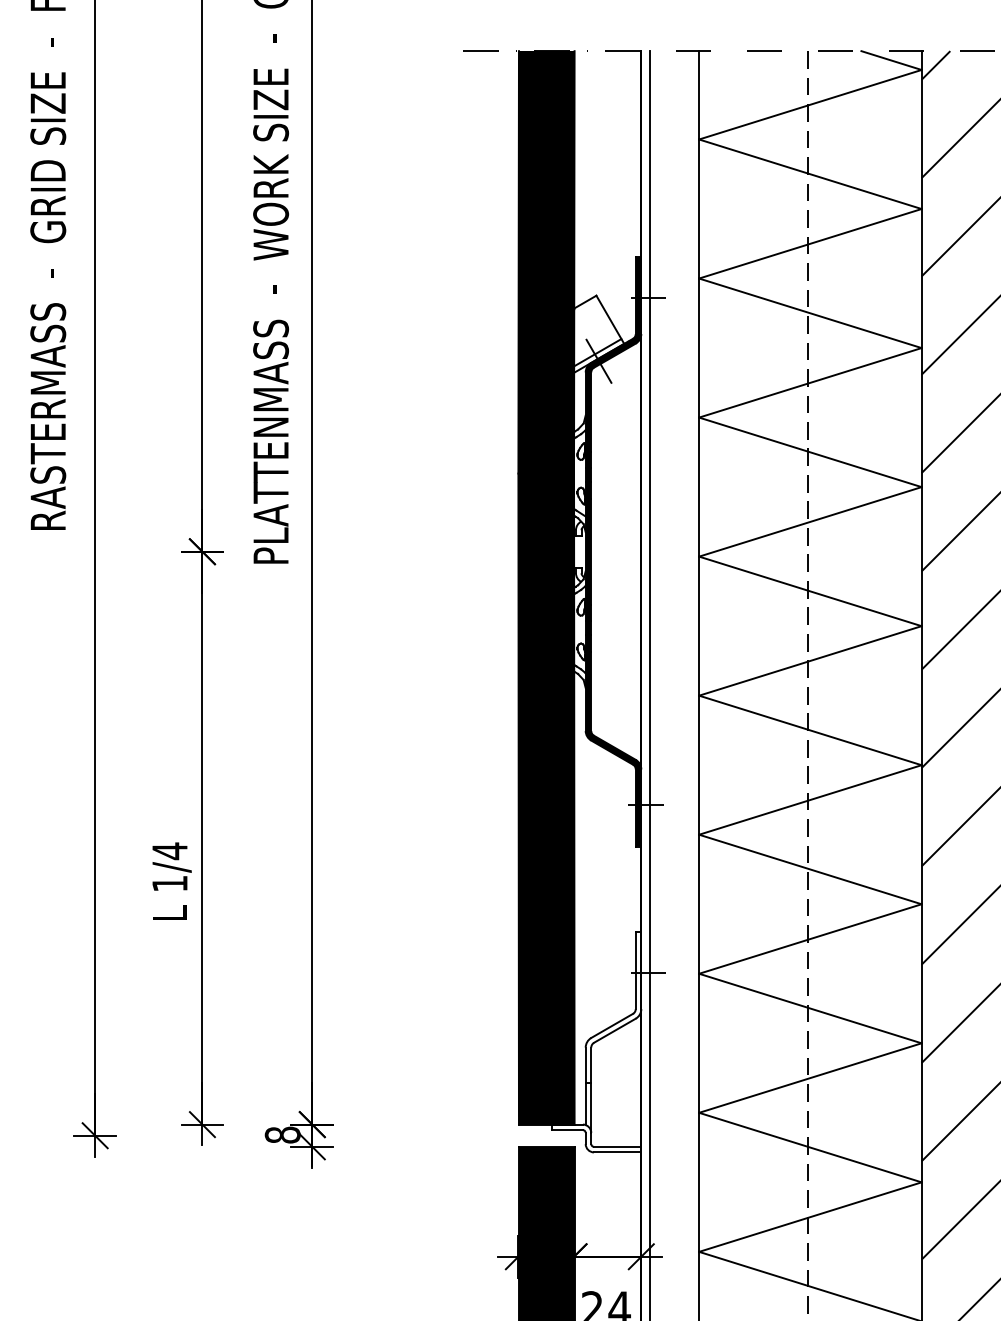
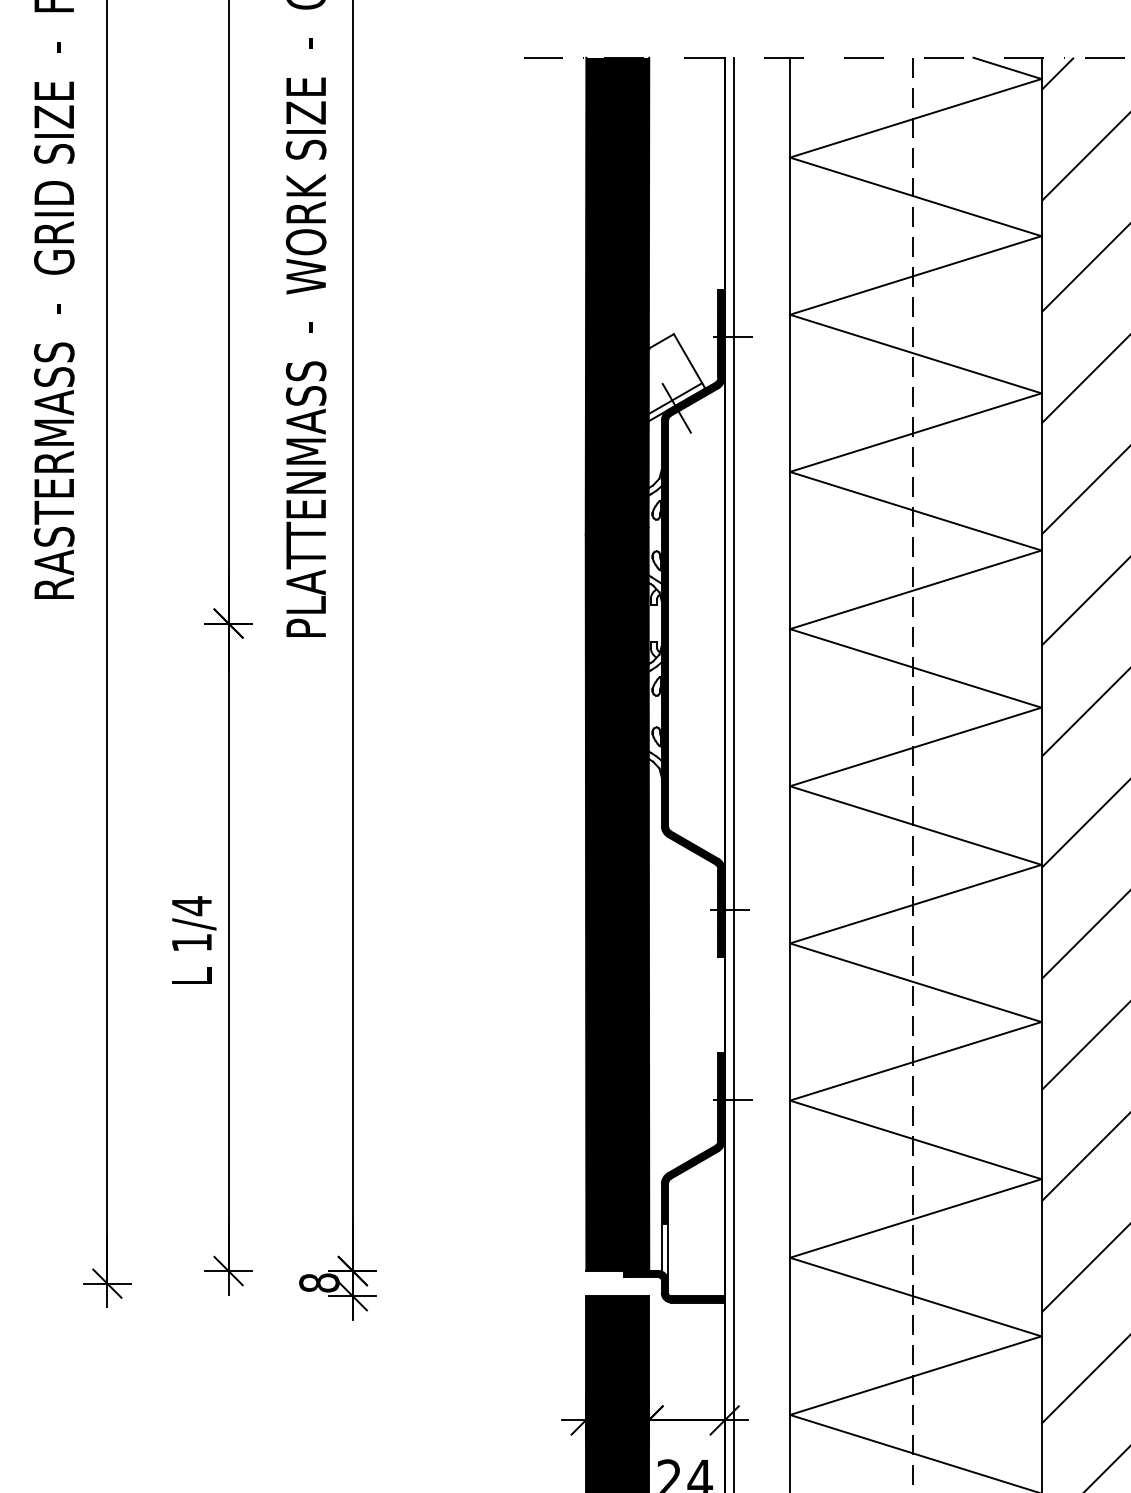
text: (172, 880) -> (194, 939), moved
fill: (612, 1007) -> (692, 1138), added
fill: (596, 1138) -> (674, 1286), added

